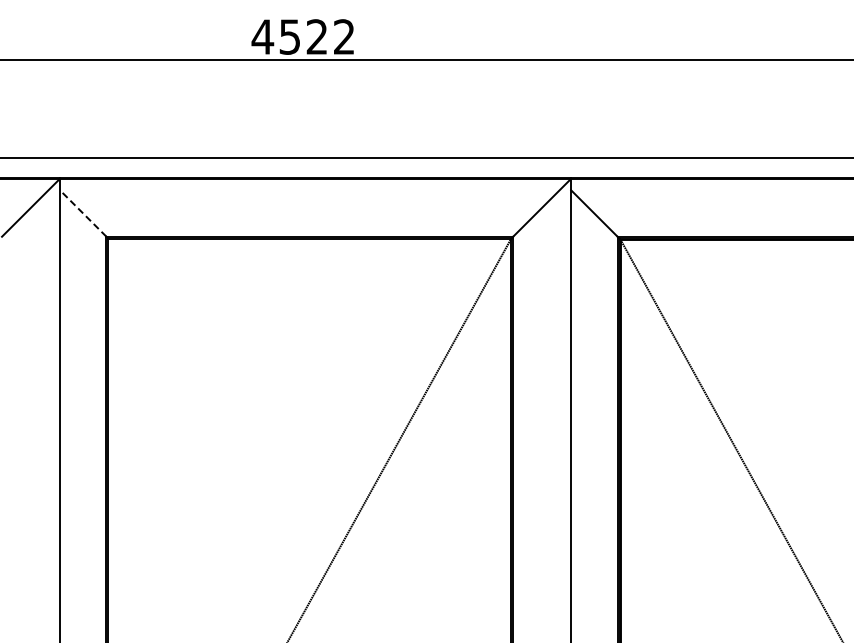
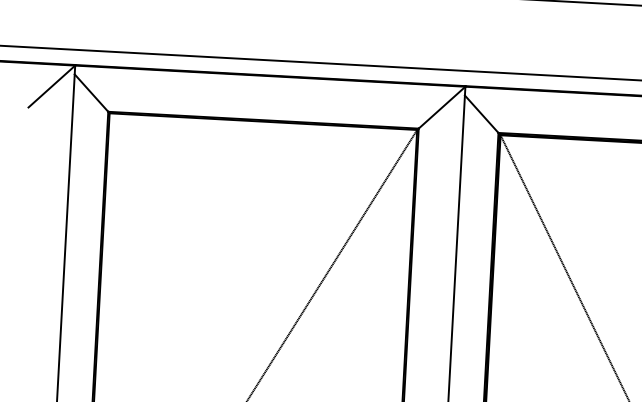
line: (83, 213) -> (91, 93), dashed -> solid

